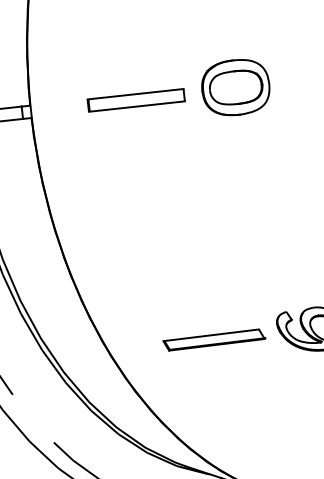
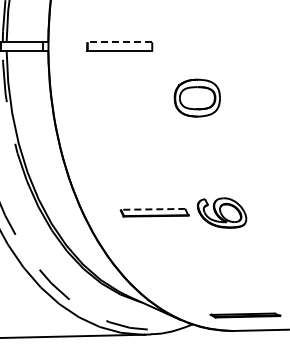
part: (234, 86) -> (196, 97), moved
line: (135, 94) -> (119, 42), solid -> dashed
line: (210, 335) -> (152, 209), solid -> dashed

